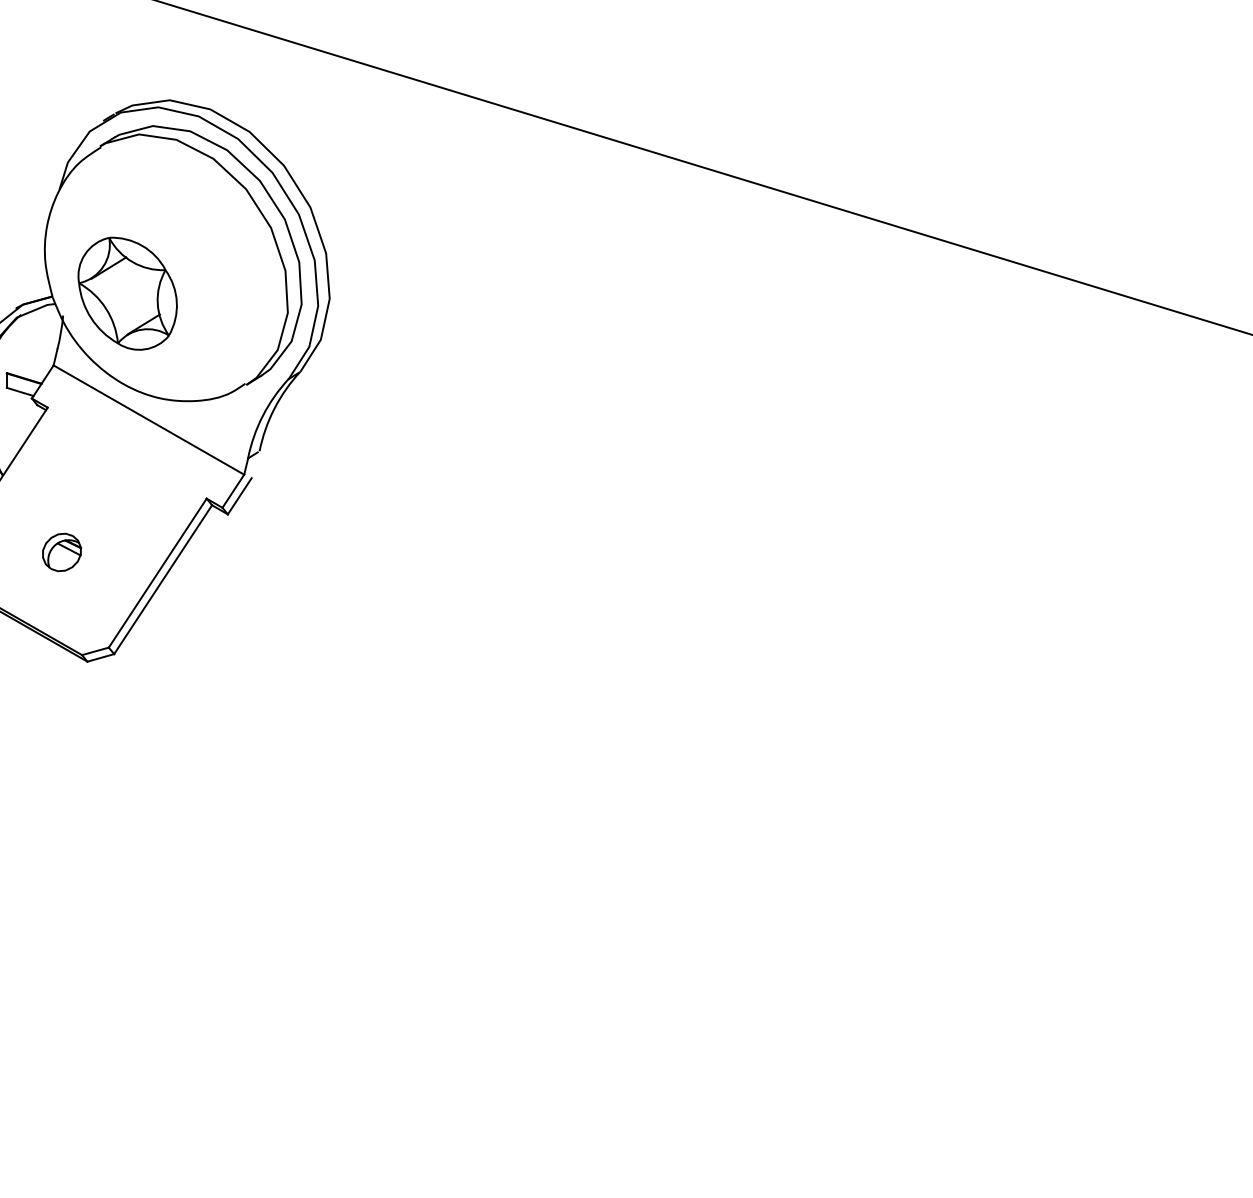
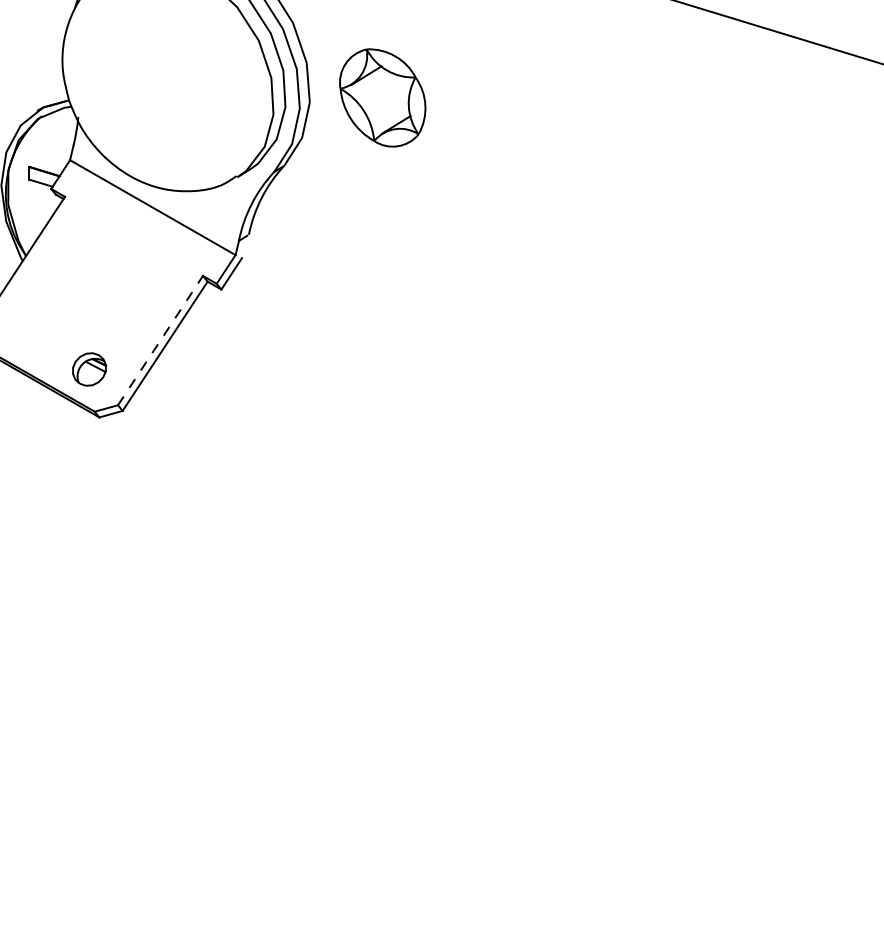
part: (127, 293) -> (382, 97), moved
part: (62, 552) -> (89, 369), moved
line: (158, 572) -> (161, 340), solid -> dashed

